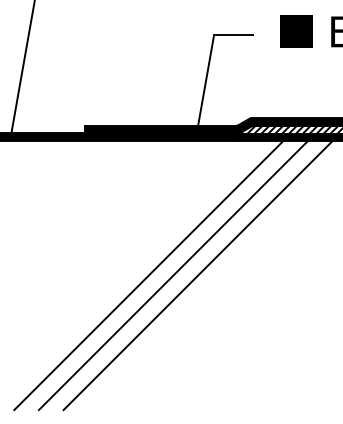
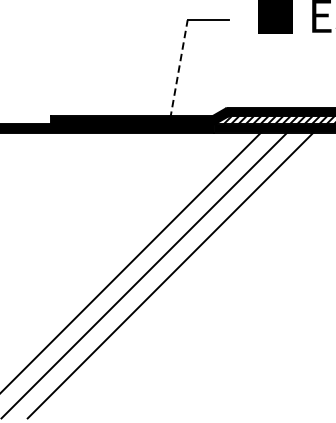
line: (205, 81) -> (178, 69), solid -> dashed

